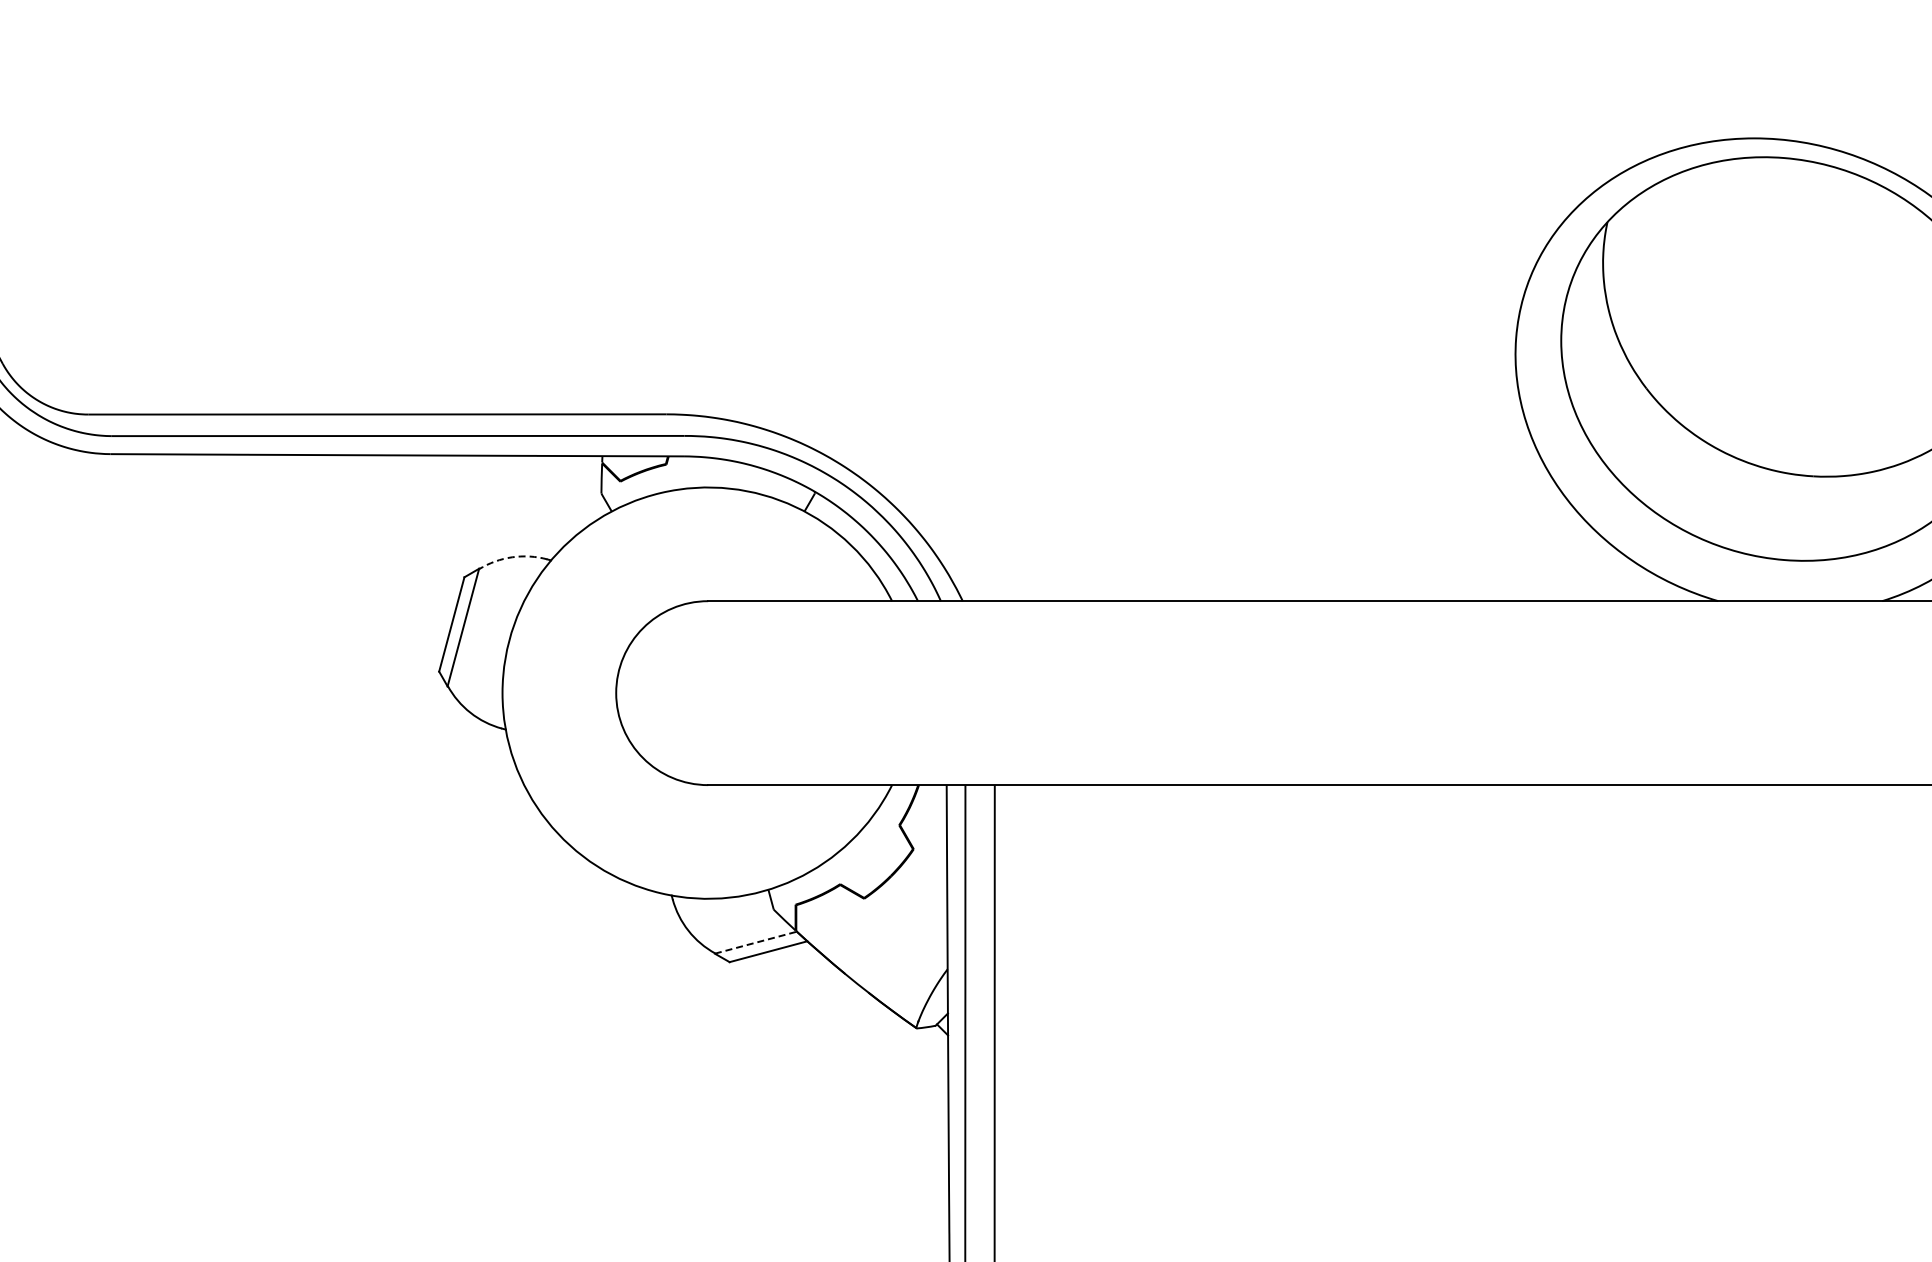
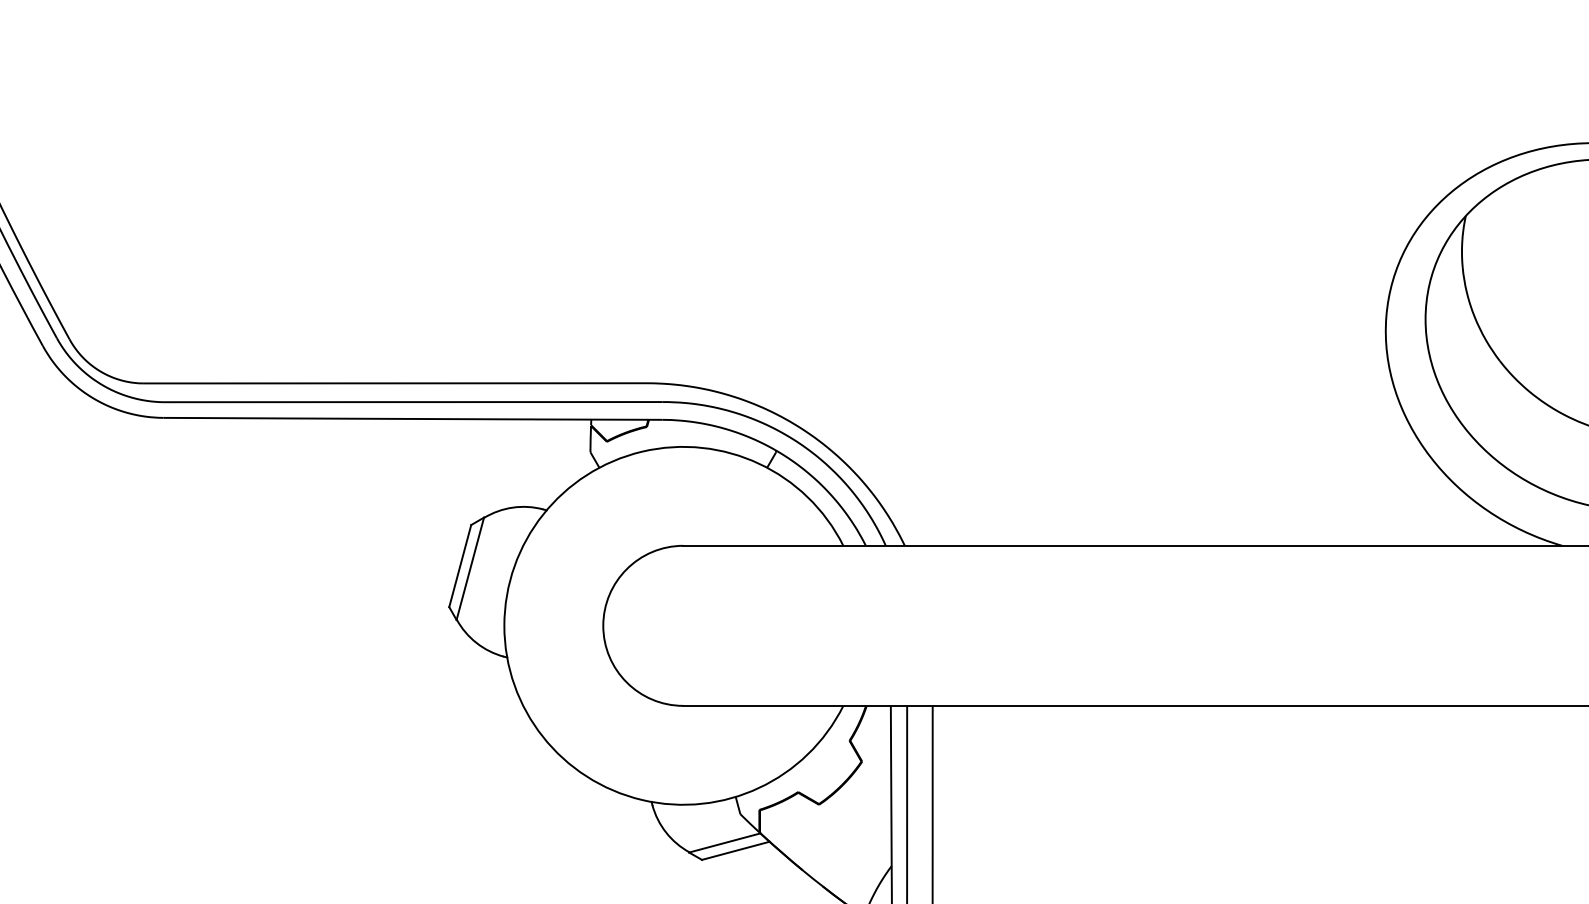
arc: (512, 557) -> (513, 507), dashed -> solid
line: (756, 942) -> (725, 842), dashed -> solid

